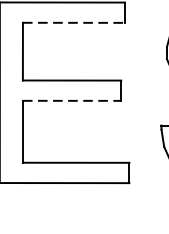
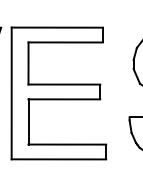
line: (74, 22) -> (66, 42), dashed -> solid
line: (72, 101) -> (64, 99), dashed -> solid

